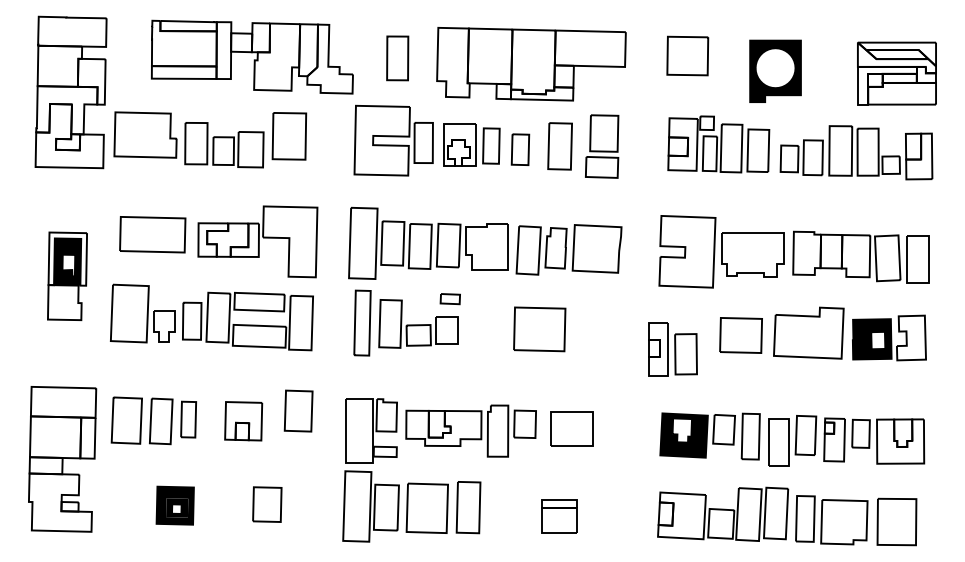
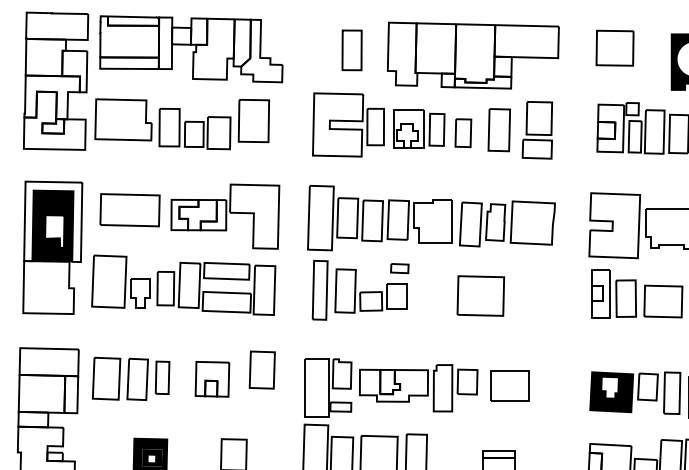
part: (252, 56) -> (191, 48), moved
part: (67, 276) -> (52, 248), size x1.67
part: (672, 349) -> (613, 294), moved

